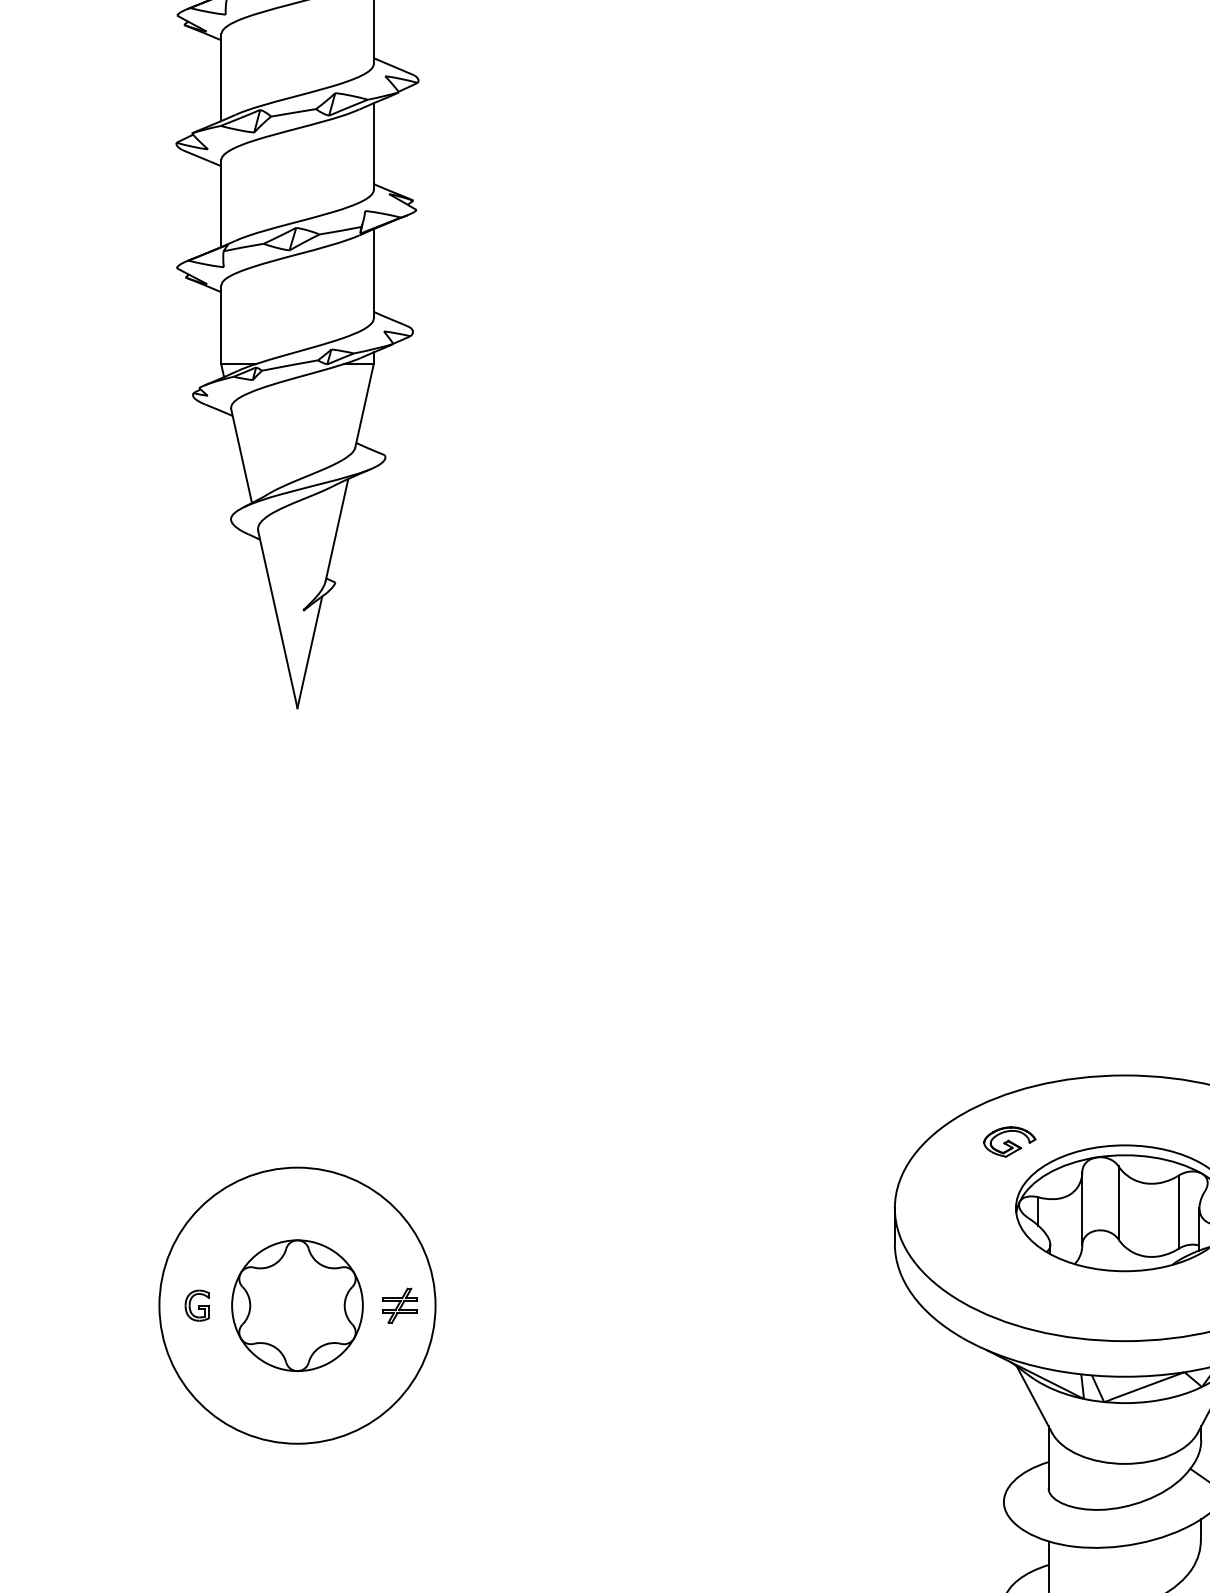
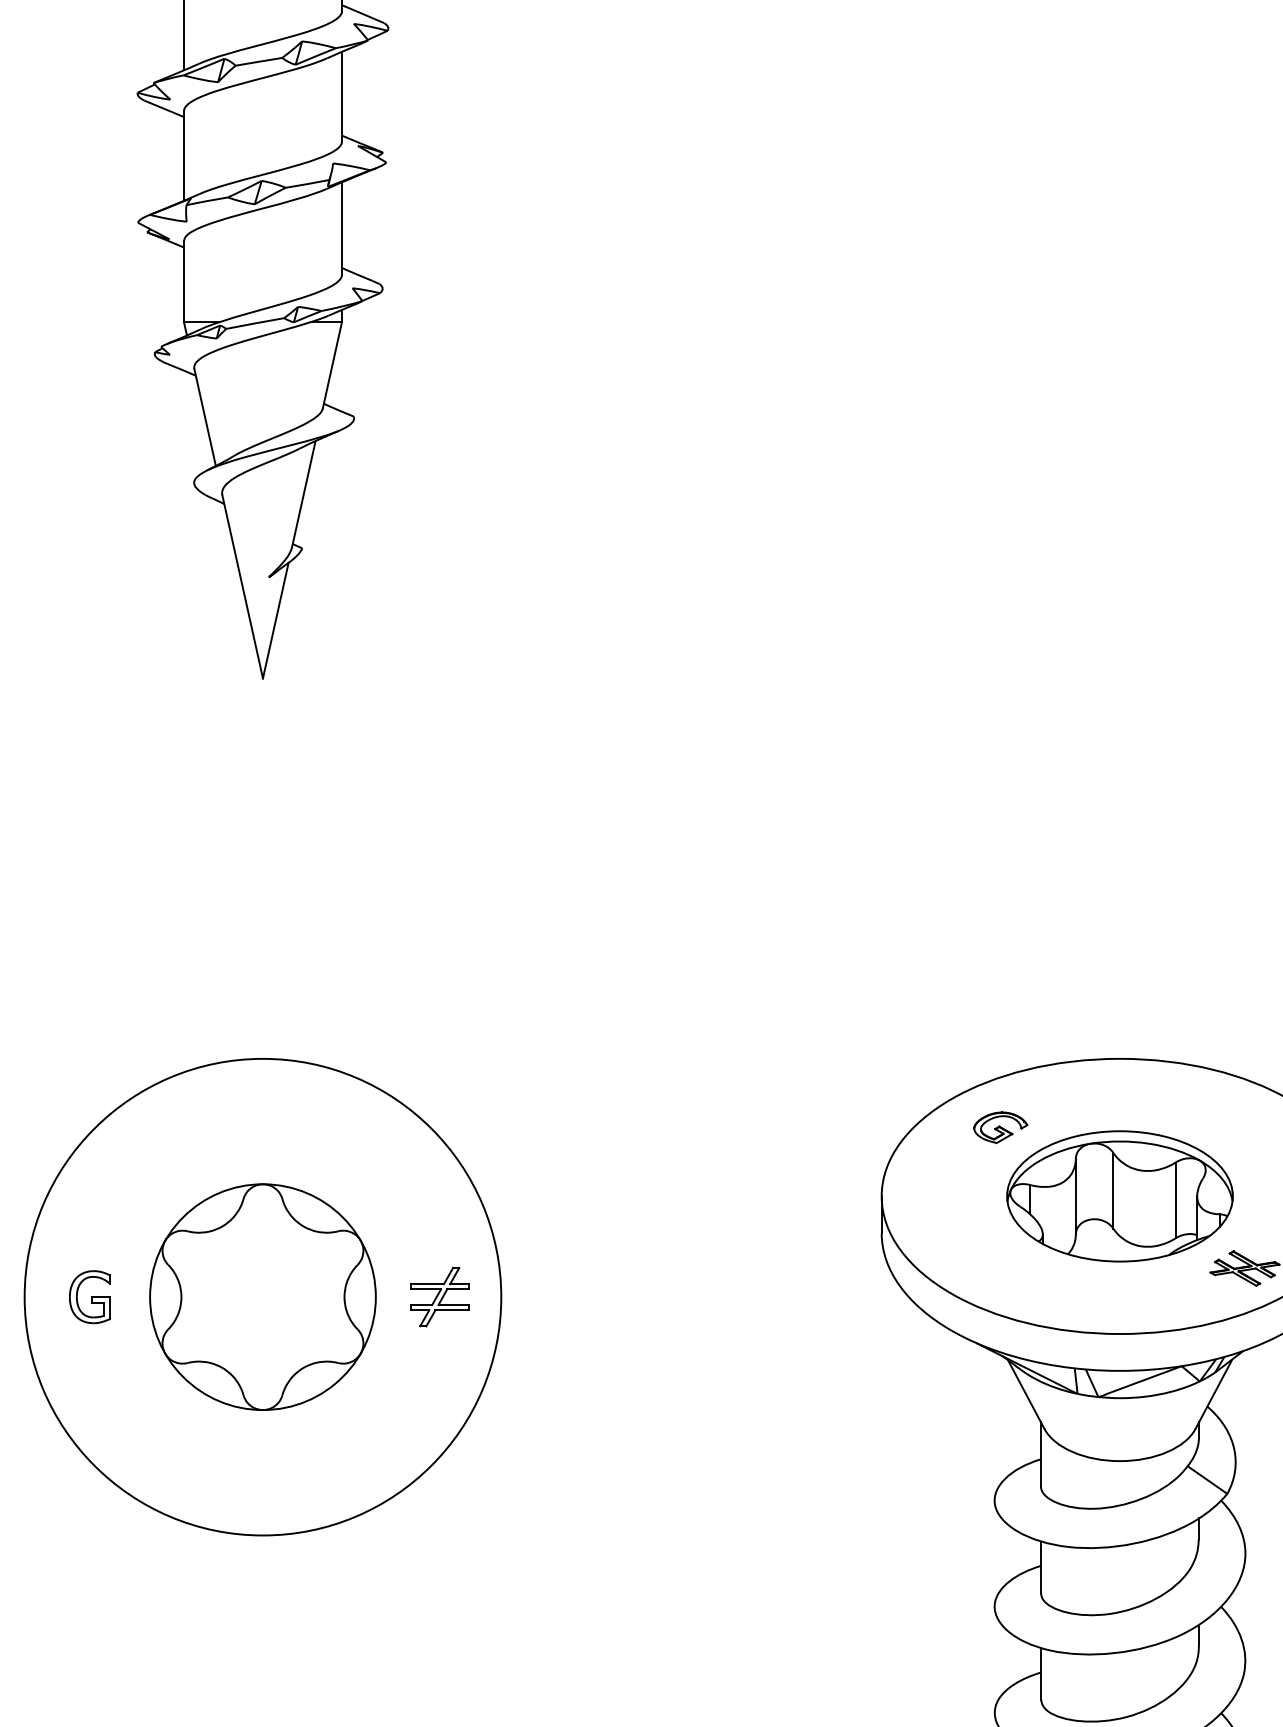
part: (297, 1305) -> (262, 1297), size x1.67

